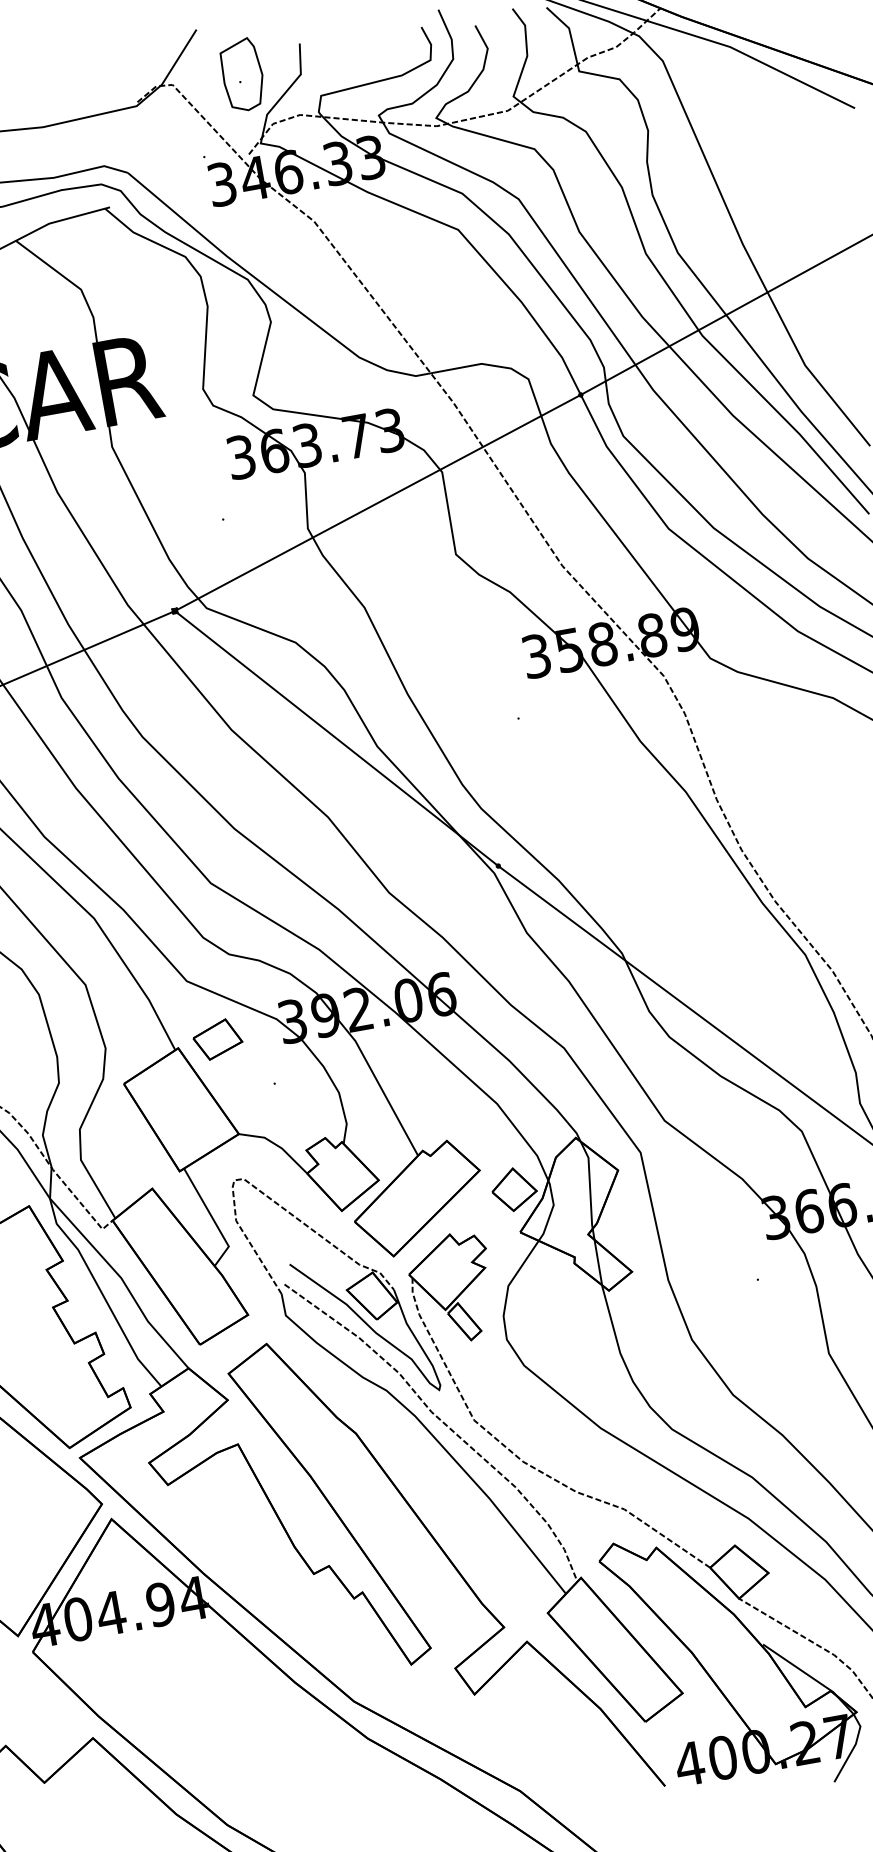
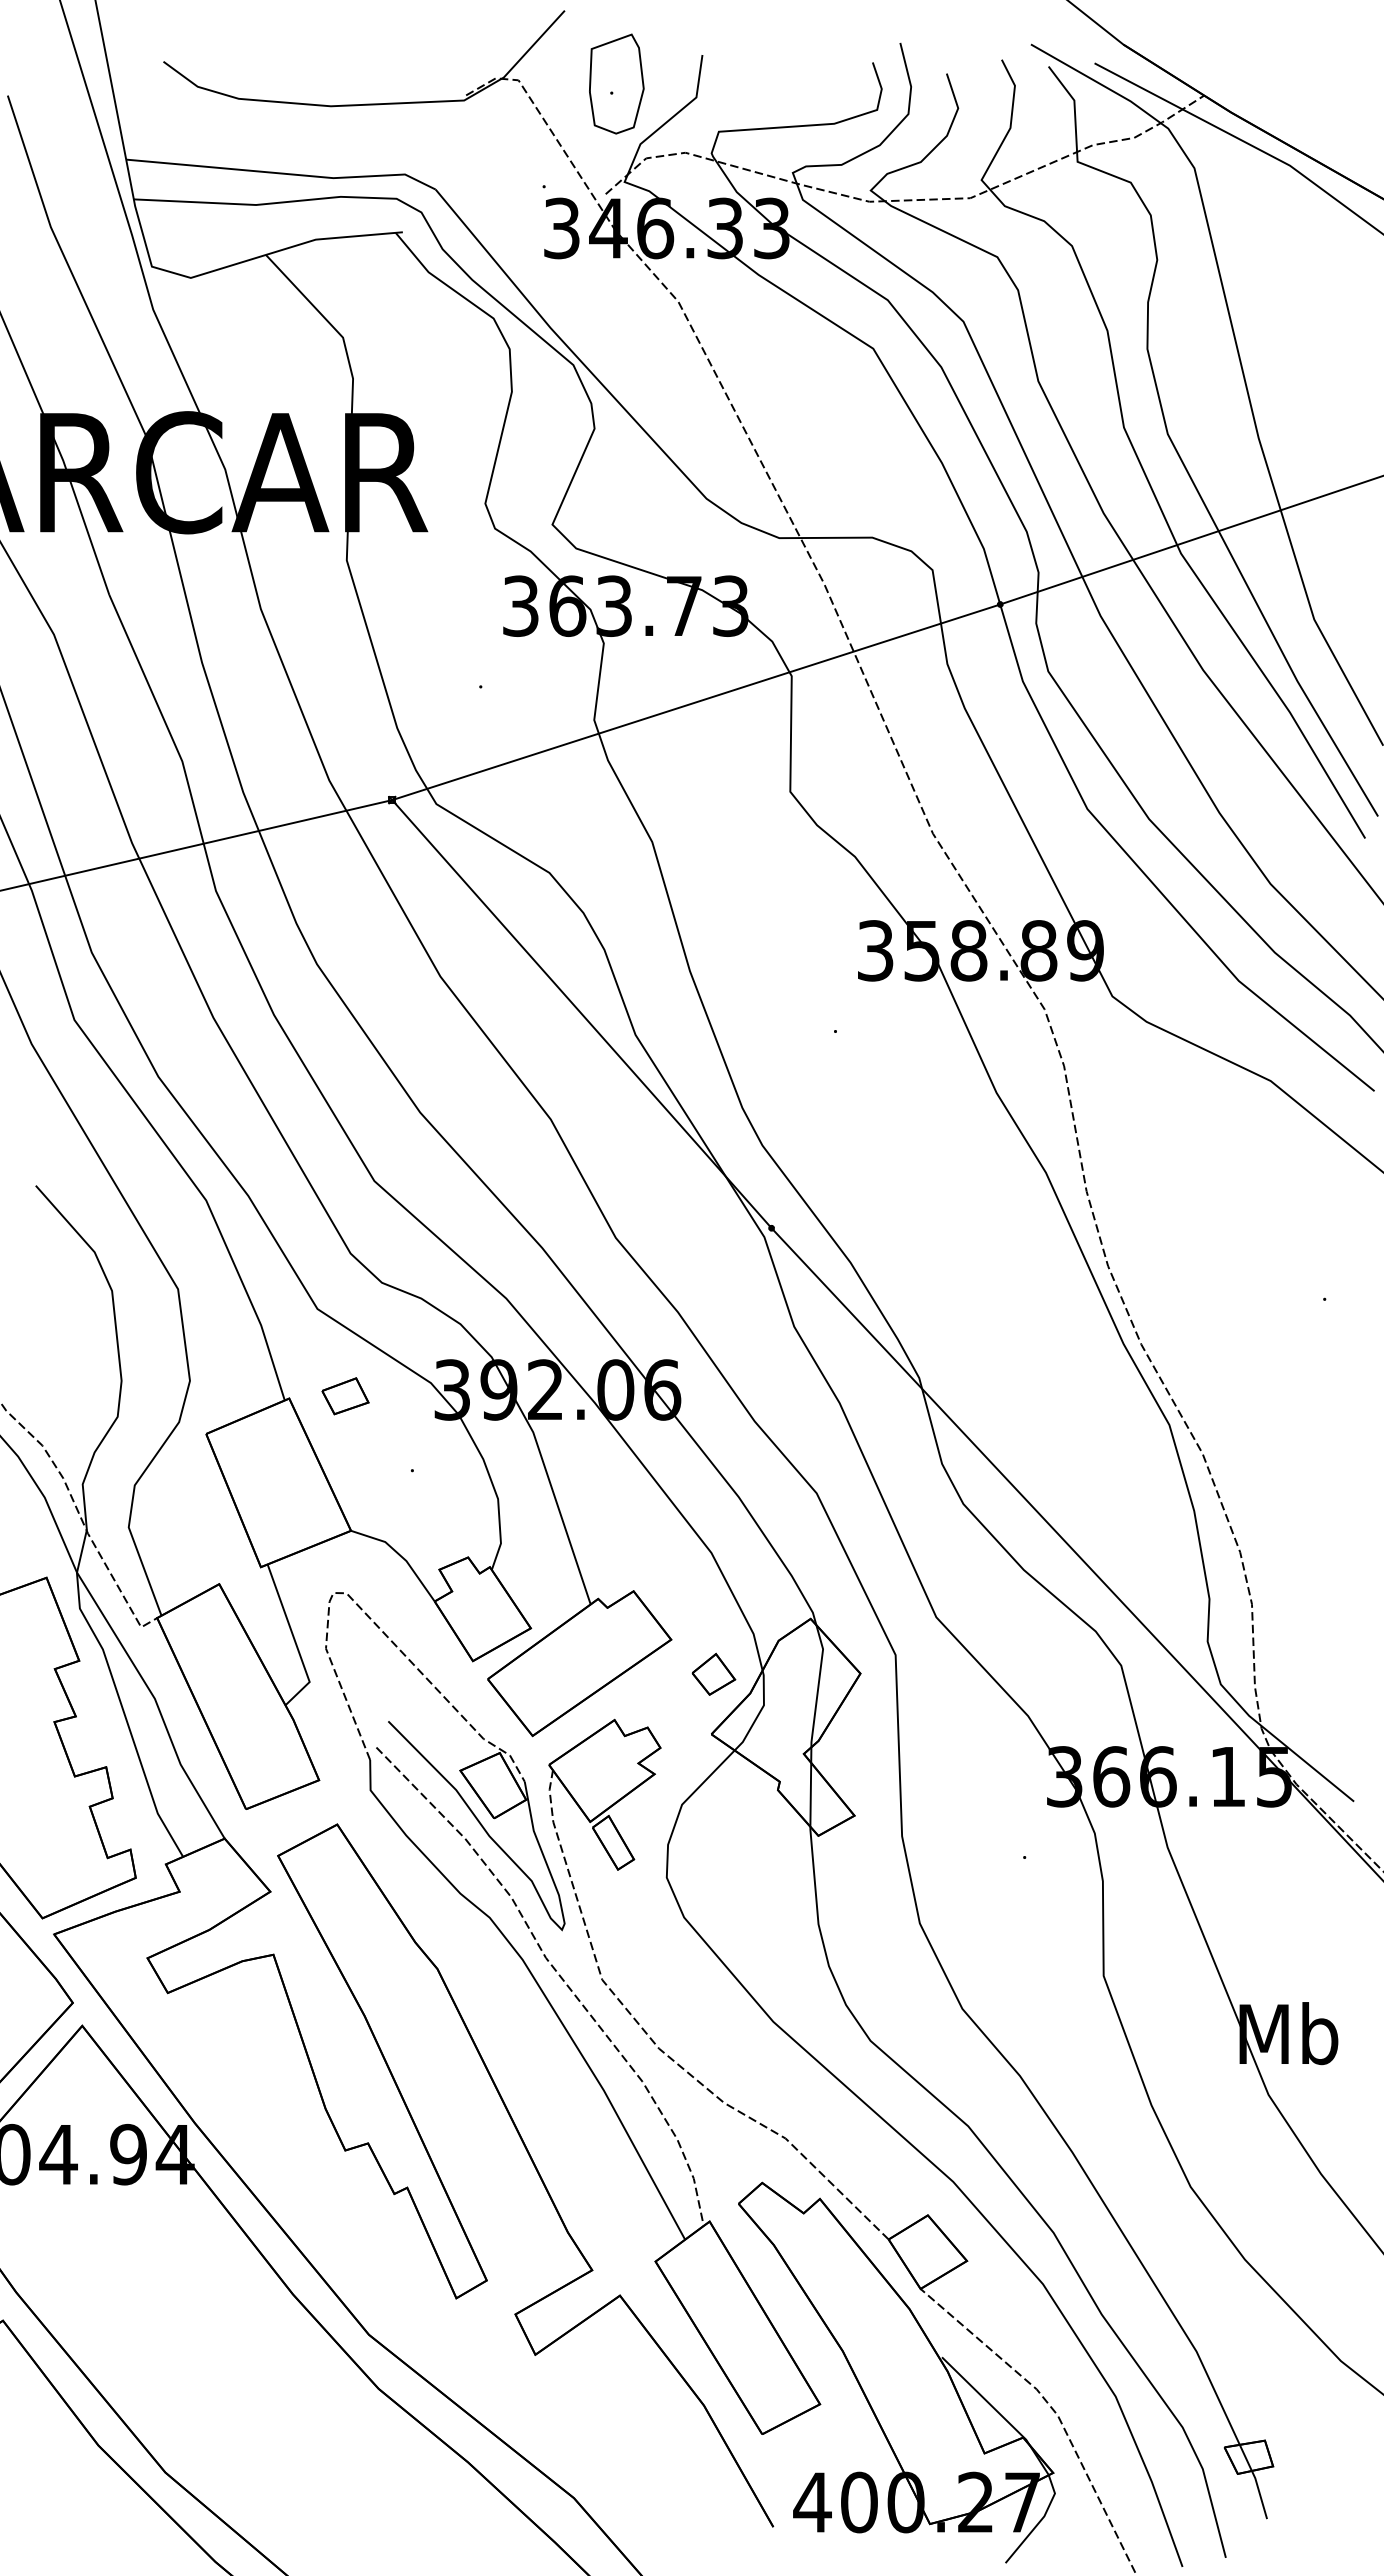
part: (217, 1038) -> (345, 1395), size x0.7
part: (514, 1189) -> (713, 1674), size x0.7

